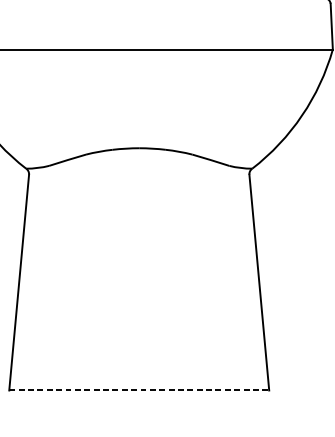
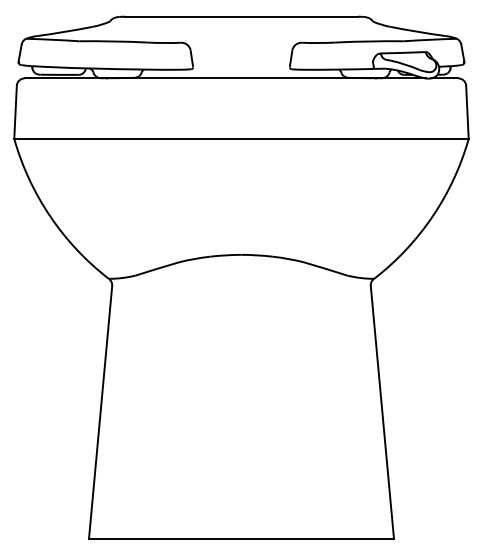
line: (139, 390) -> (241, 539), dashed -> solid

